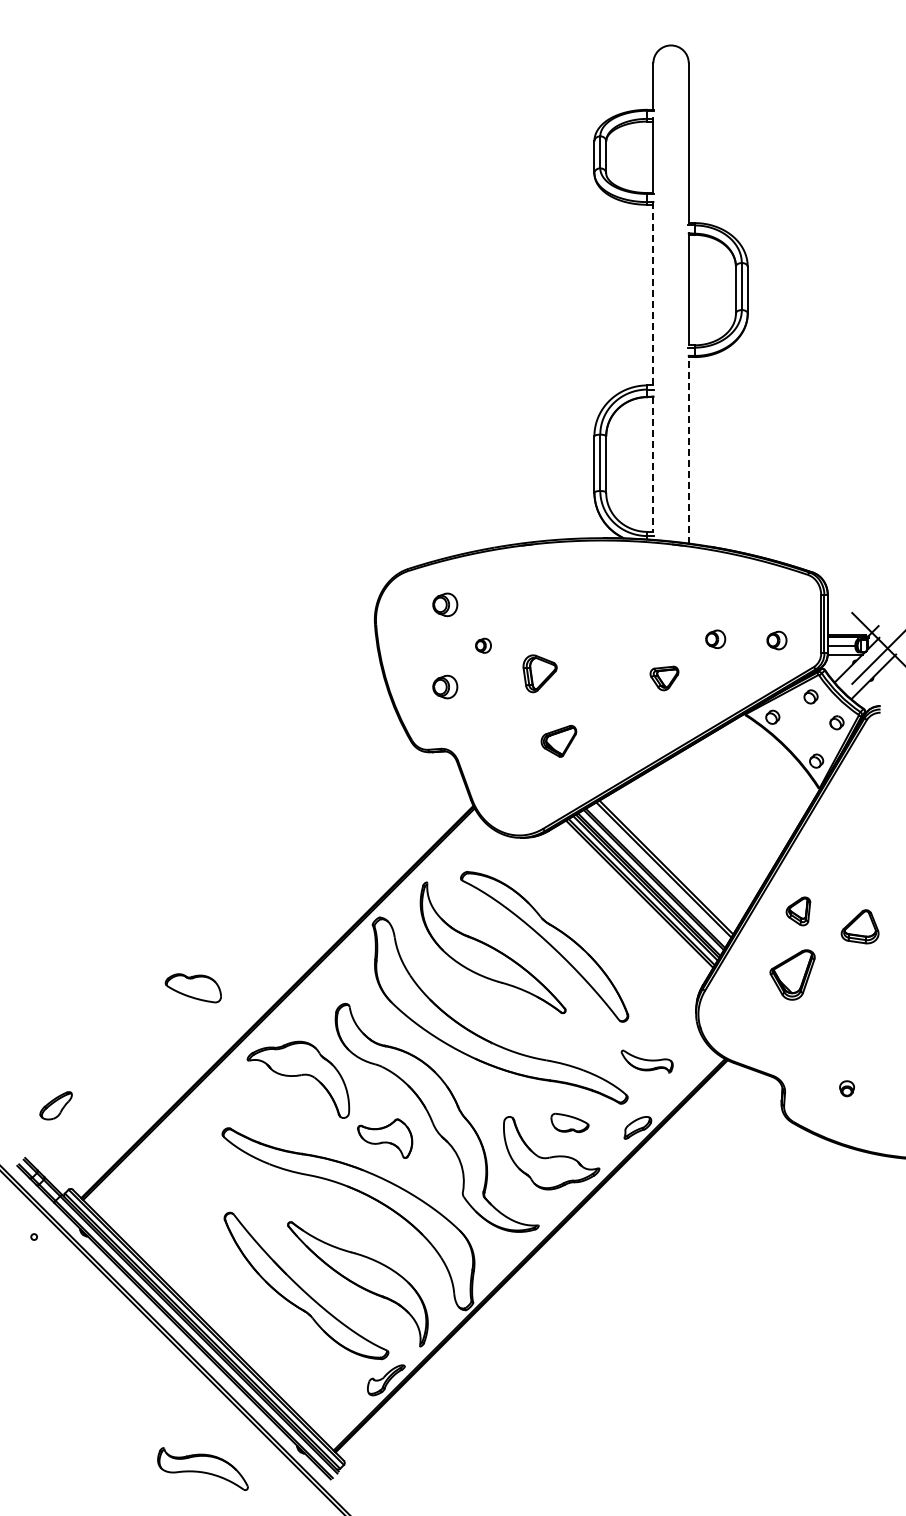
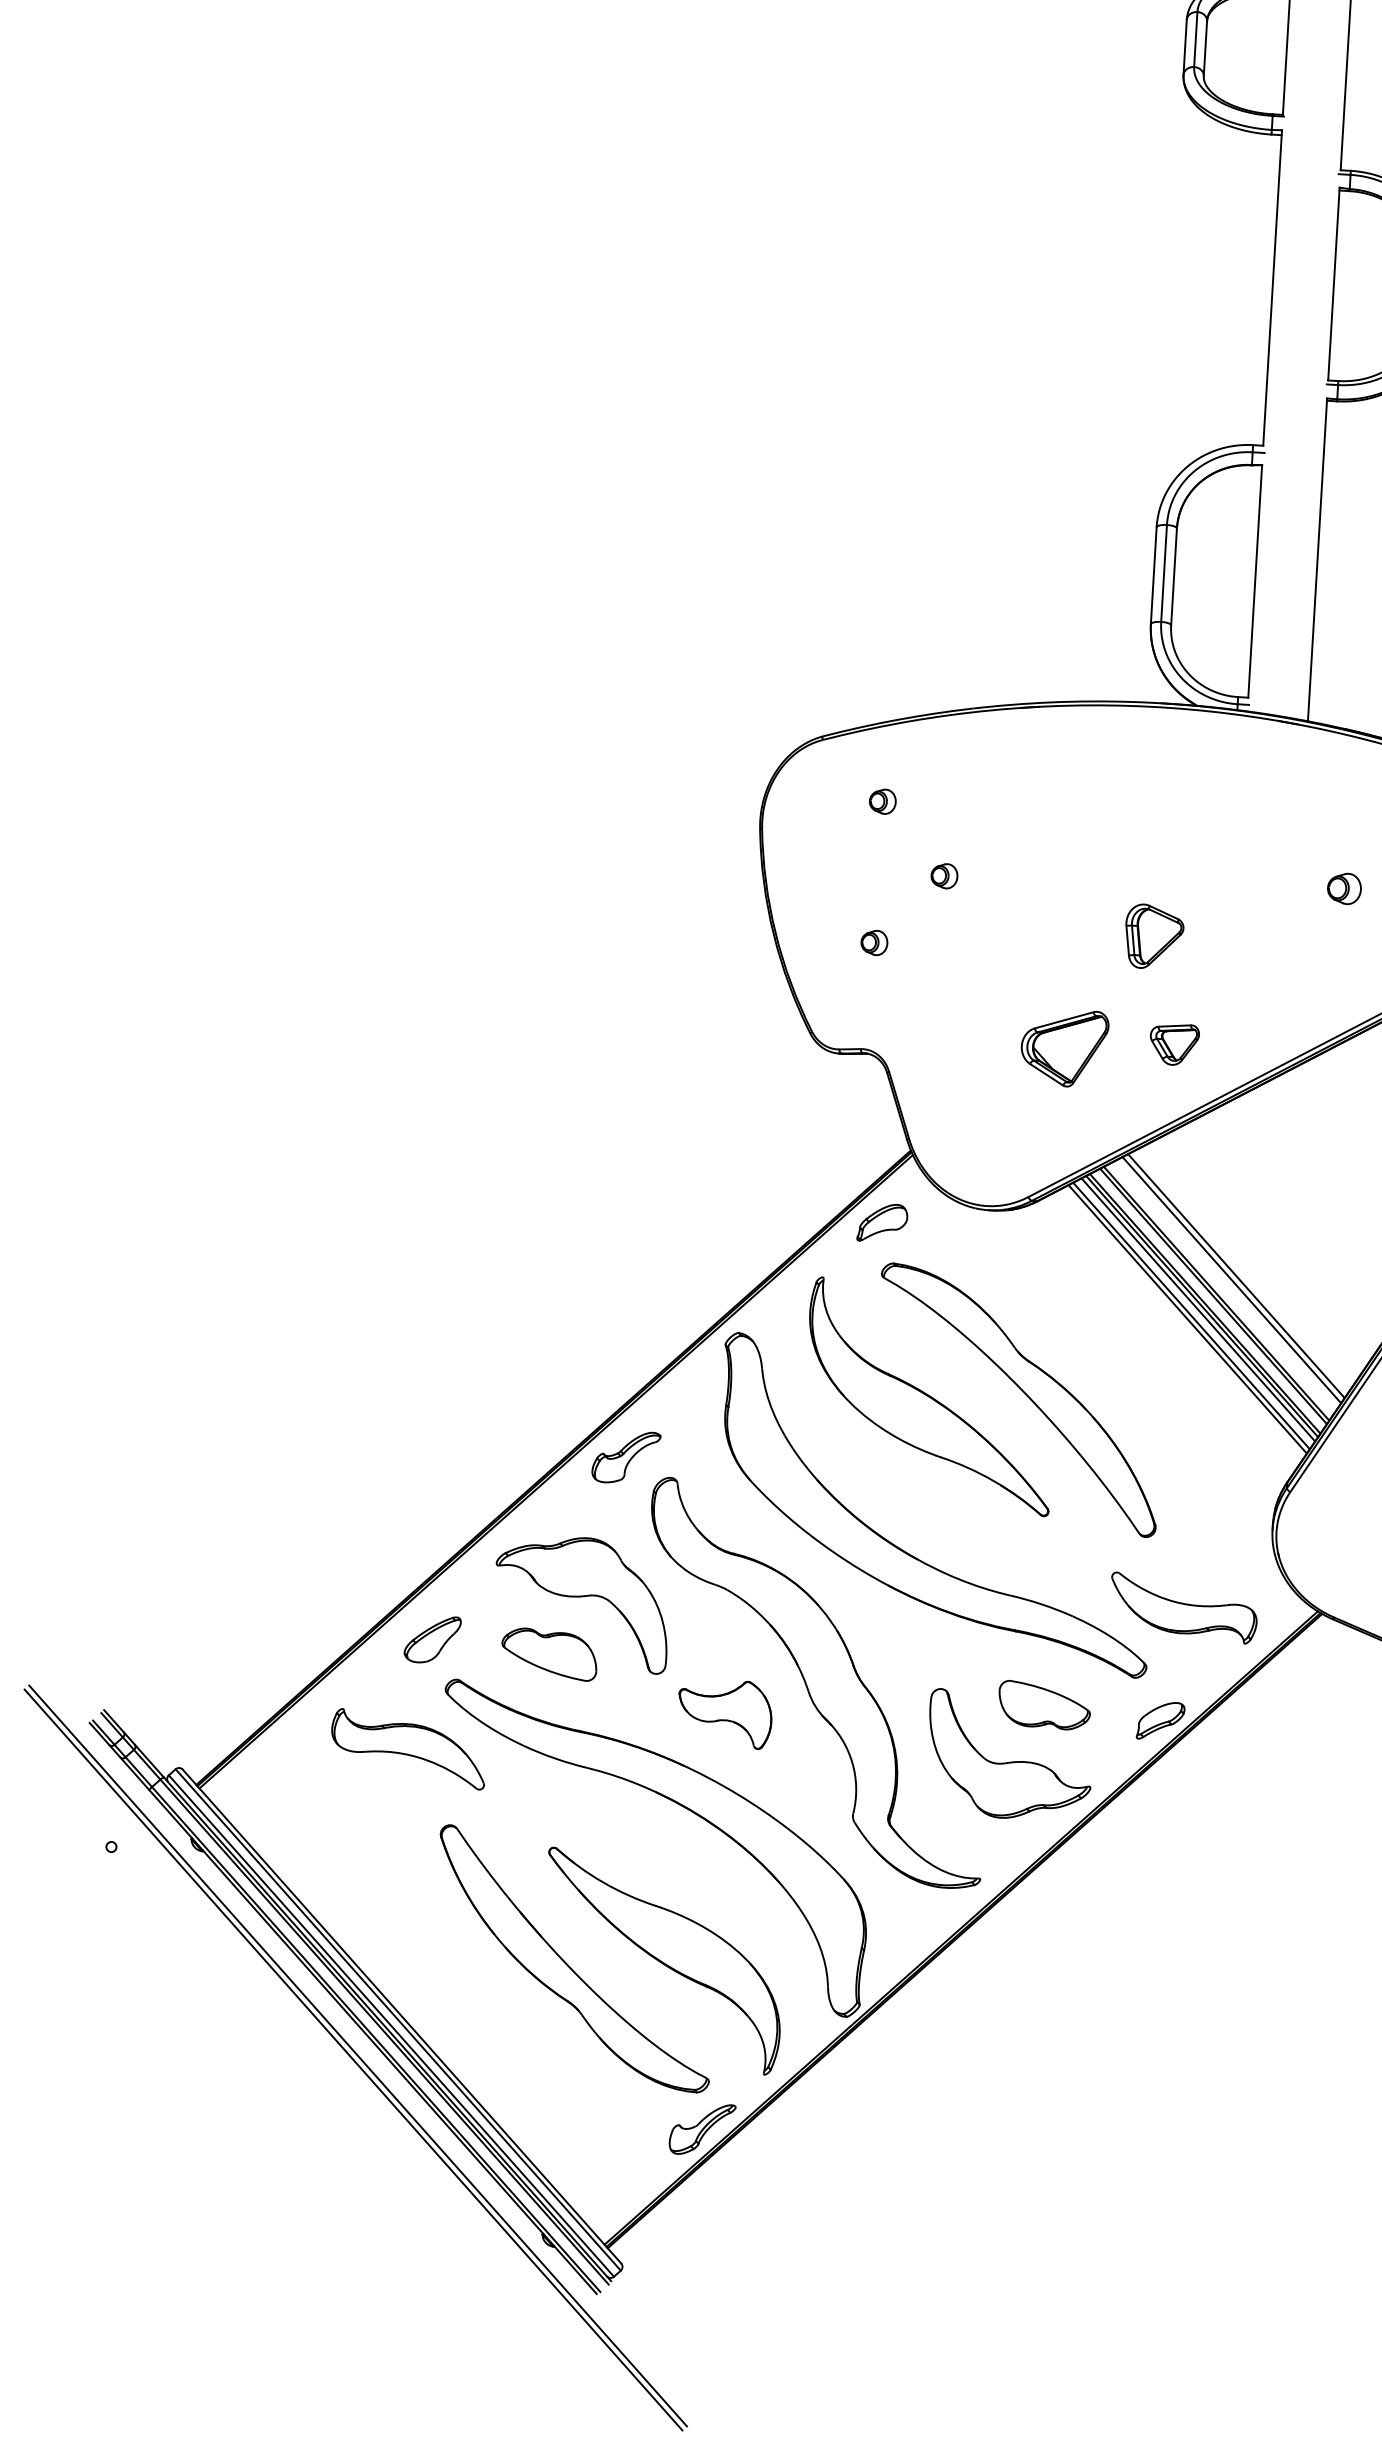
line: (653, 293) -> (1272, 287), dashed -> solid
line: (688, 449) -> (1317, 559), dashed -> solid
line: (653, 464) -> (1255, 581), dashed -> solid
part: (444, 604) -> (881, 801), size x0.62
part: (539, 673) -> (1153, 936), moved
part: (664, 678) -> (1174, 1044), moved
part: (444, 686) -> (873, 942), size x0.62
part: (558, 741) -> (1063, 1048), size x1.43
part: (459, 848) -> (882, 1222), added
part: (192, 988) -> (547, 1654), moved
part: (319, 993) -> (626, 1457), added
part: (646, 1061) -> (1182, 1607), size x1.67
part: (55, 1105) -> (431, 1639), moved
part: (569, 1122) -> (1043, 1704), size x1.43
part: (202, 1468) -> (407, 1748), moved

